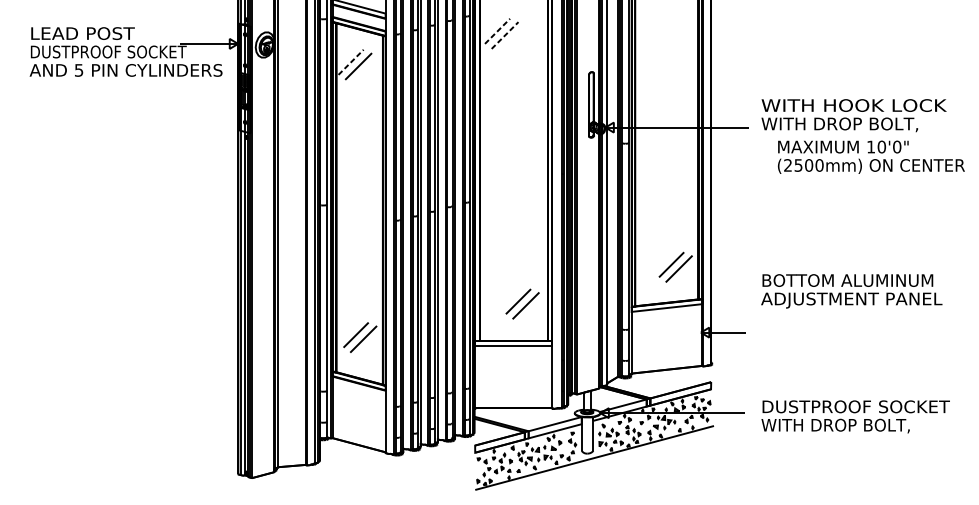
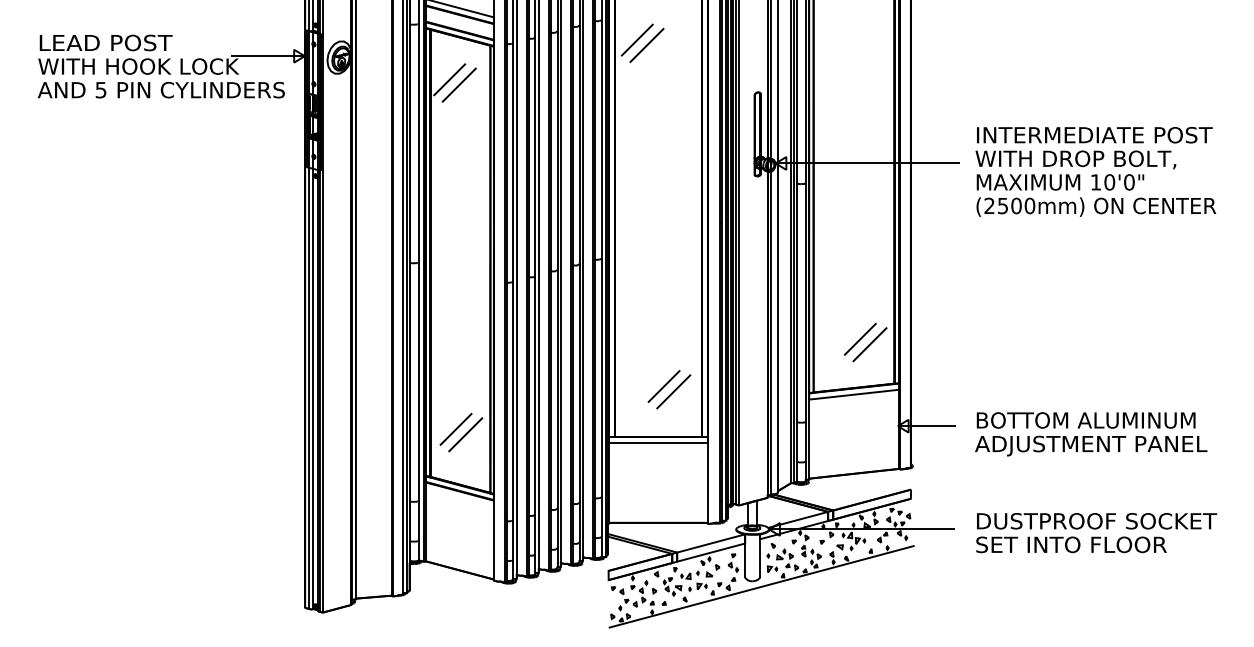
line: (497, 31) -> (637, 40), dashed -> solid
line: (505, 35) -> (647, 45), dashed -> solid
text: (108, 51) -> (138, 66), DUSTPROOF SOCKET -> WITH HOOK LOCK
line: (350, 62) -> (449, 79), dashed -> solid
text: (853, 105) -> (1093, 134), WITH HOOK LOCK -> INTERMEDIATE POST
text: (871, 157) -> (1096, 195), moved
text: (851, 291) -> (1091, 434), moved
text: (835, 425) -> (1070, 545), WITH DROP BOLT, -> SET INTO FLOOR

